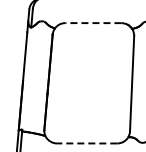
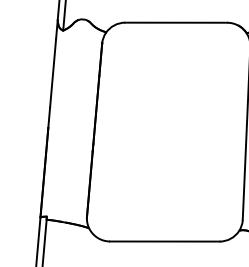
line: (92, 23) -> (174, 23), dashed -> solid
line: (86, 143) -> (163, 241), dashed -> solid

